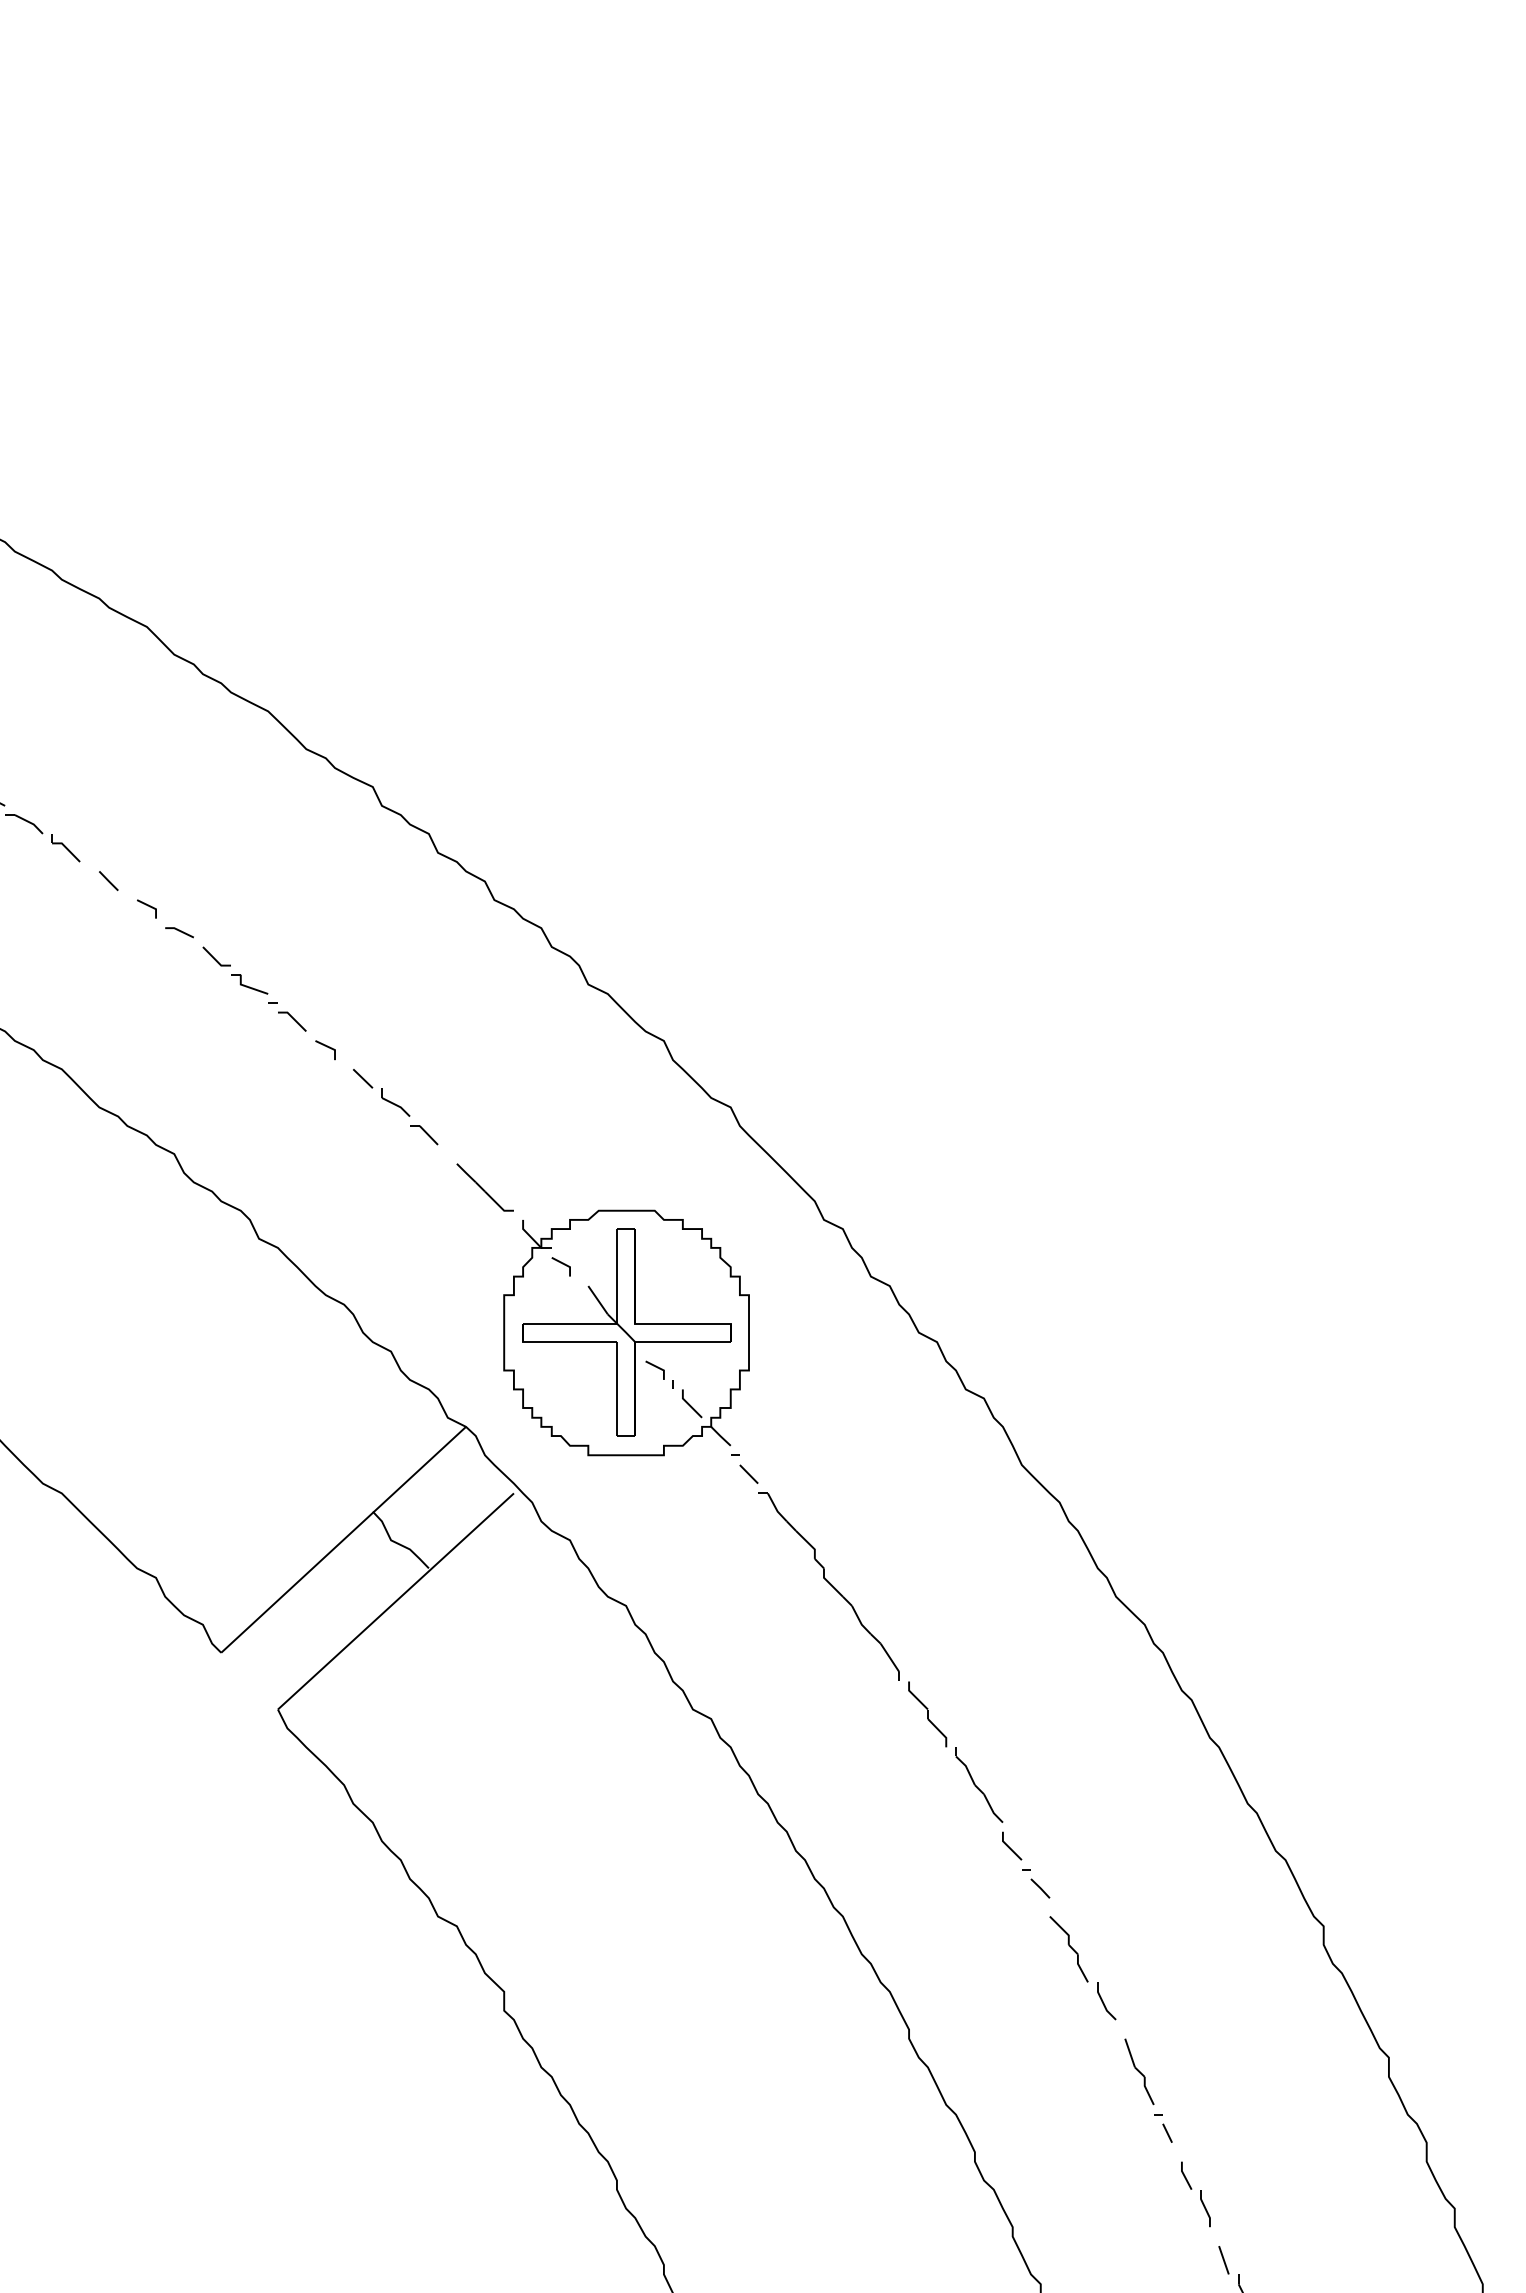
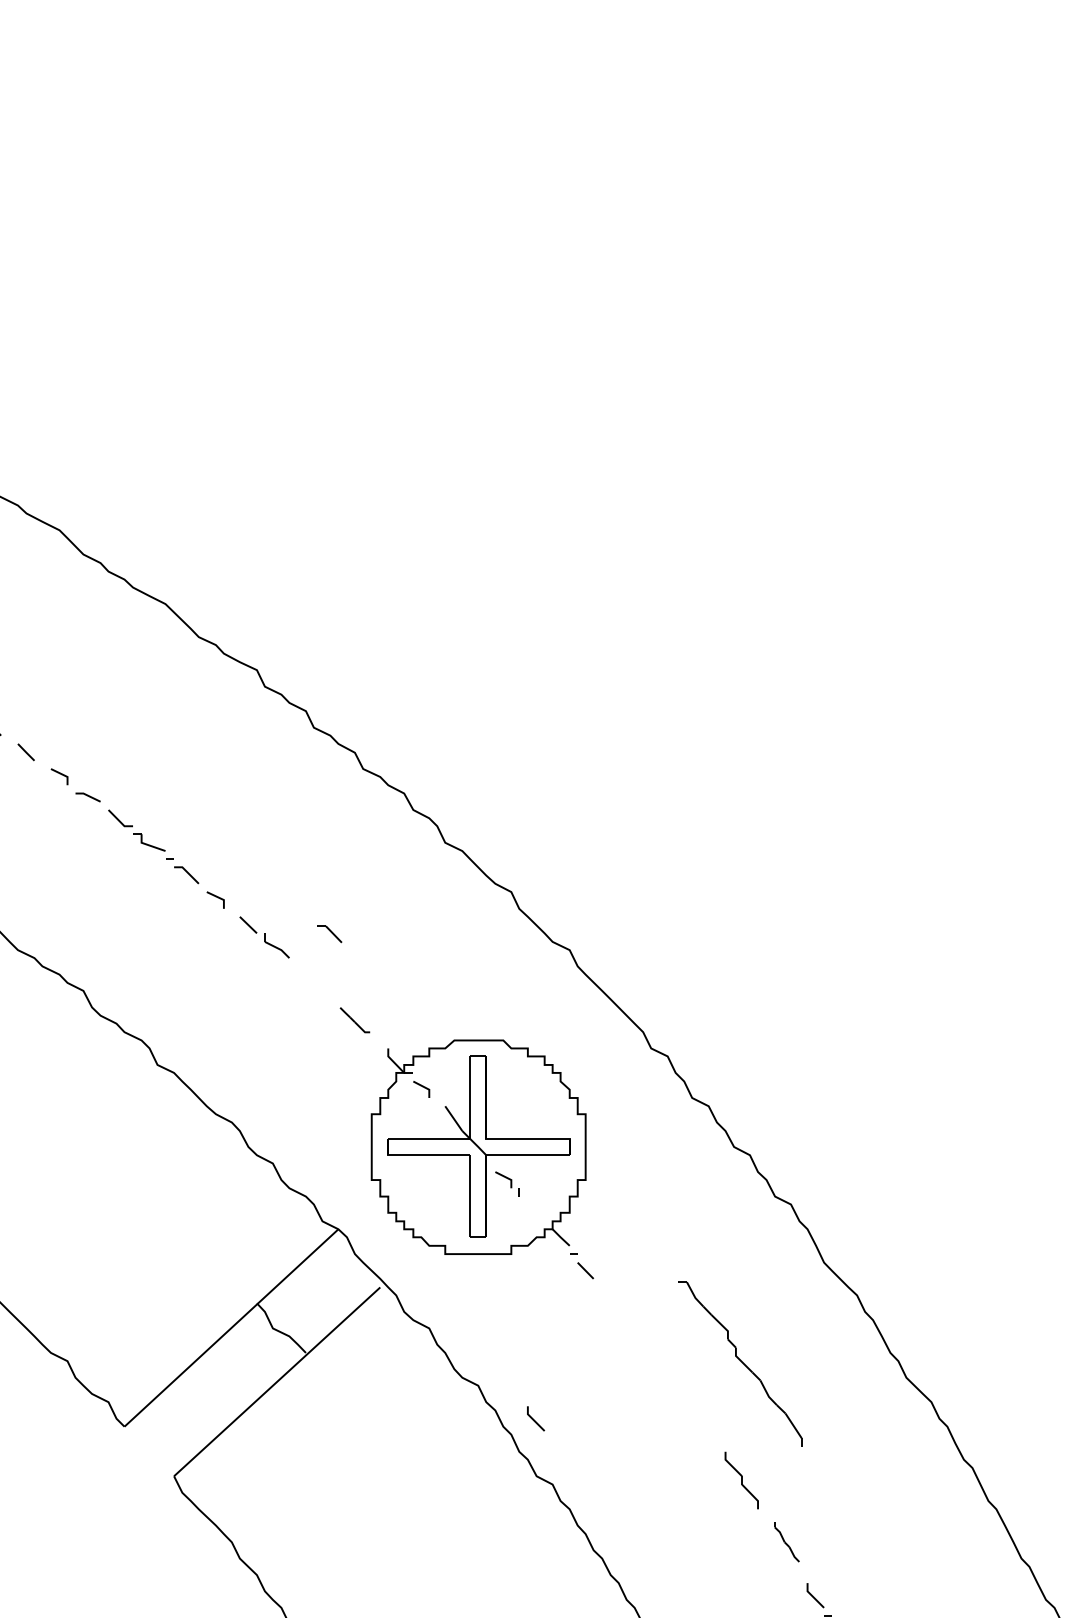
part: (424, 1135) -> (330, 934), moved
part: (484, 1187) -> (354, 1020), size x0.6
part: (692, 1403) -> (536, 1418), moved
part: (828, 1586) -> (739, 1363), moved
part: (979, 1784) -> (787, 1541), size x0.6

